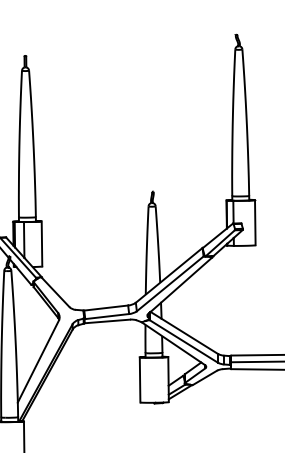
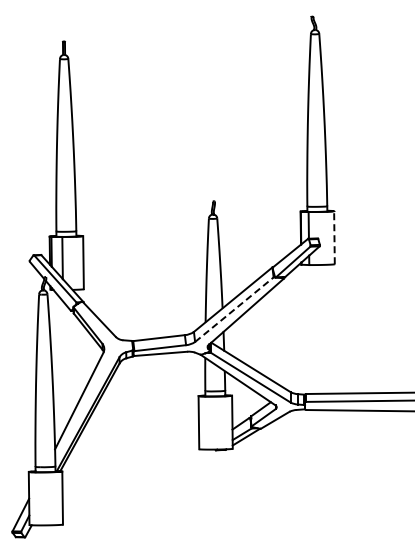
line: (255, 222) -> (334, 237), solid -> dashed
line: (170, 283) -> (234, 309), solid -> dashed

